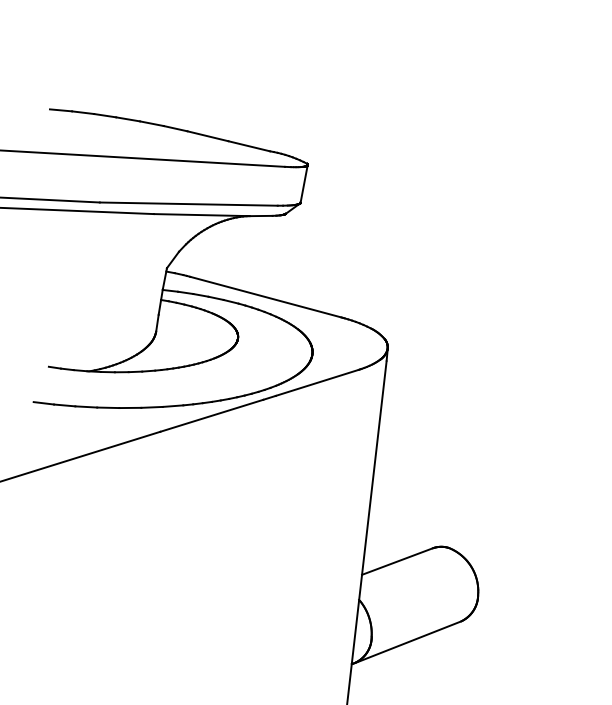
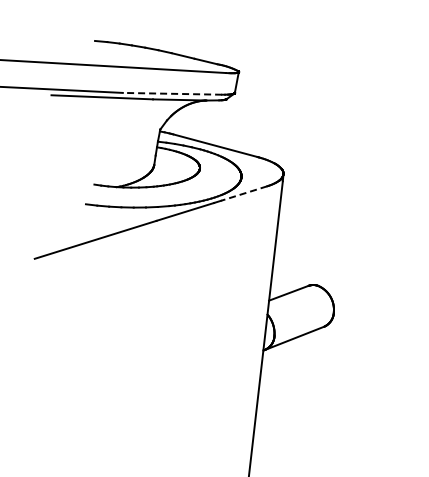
line: (188, 203) -> (172, 93), solid -> dashed
line: (316, 382) -> (243, 193), solid -> dashed

